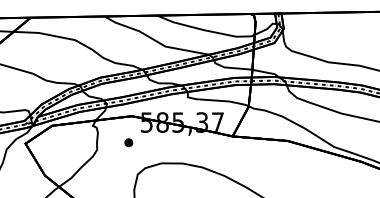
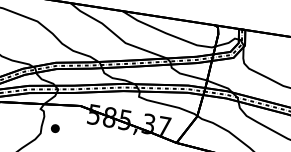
part: (128, 142) -> (55, 128), moved

